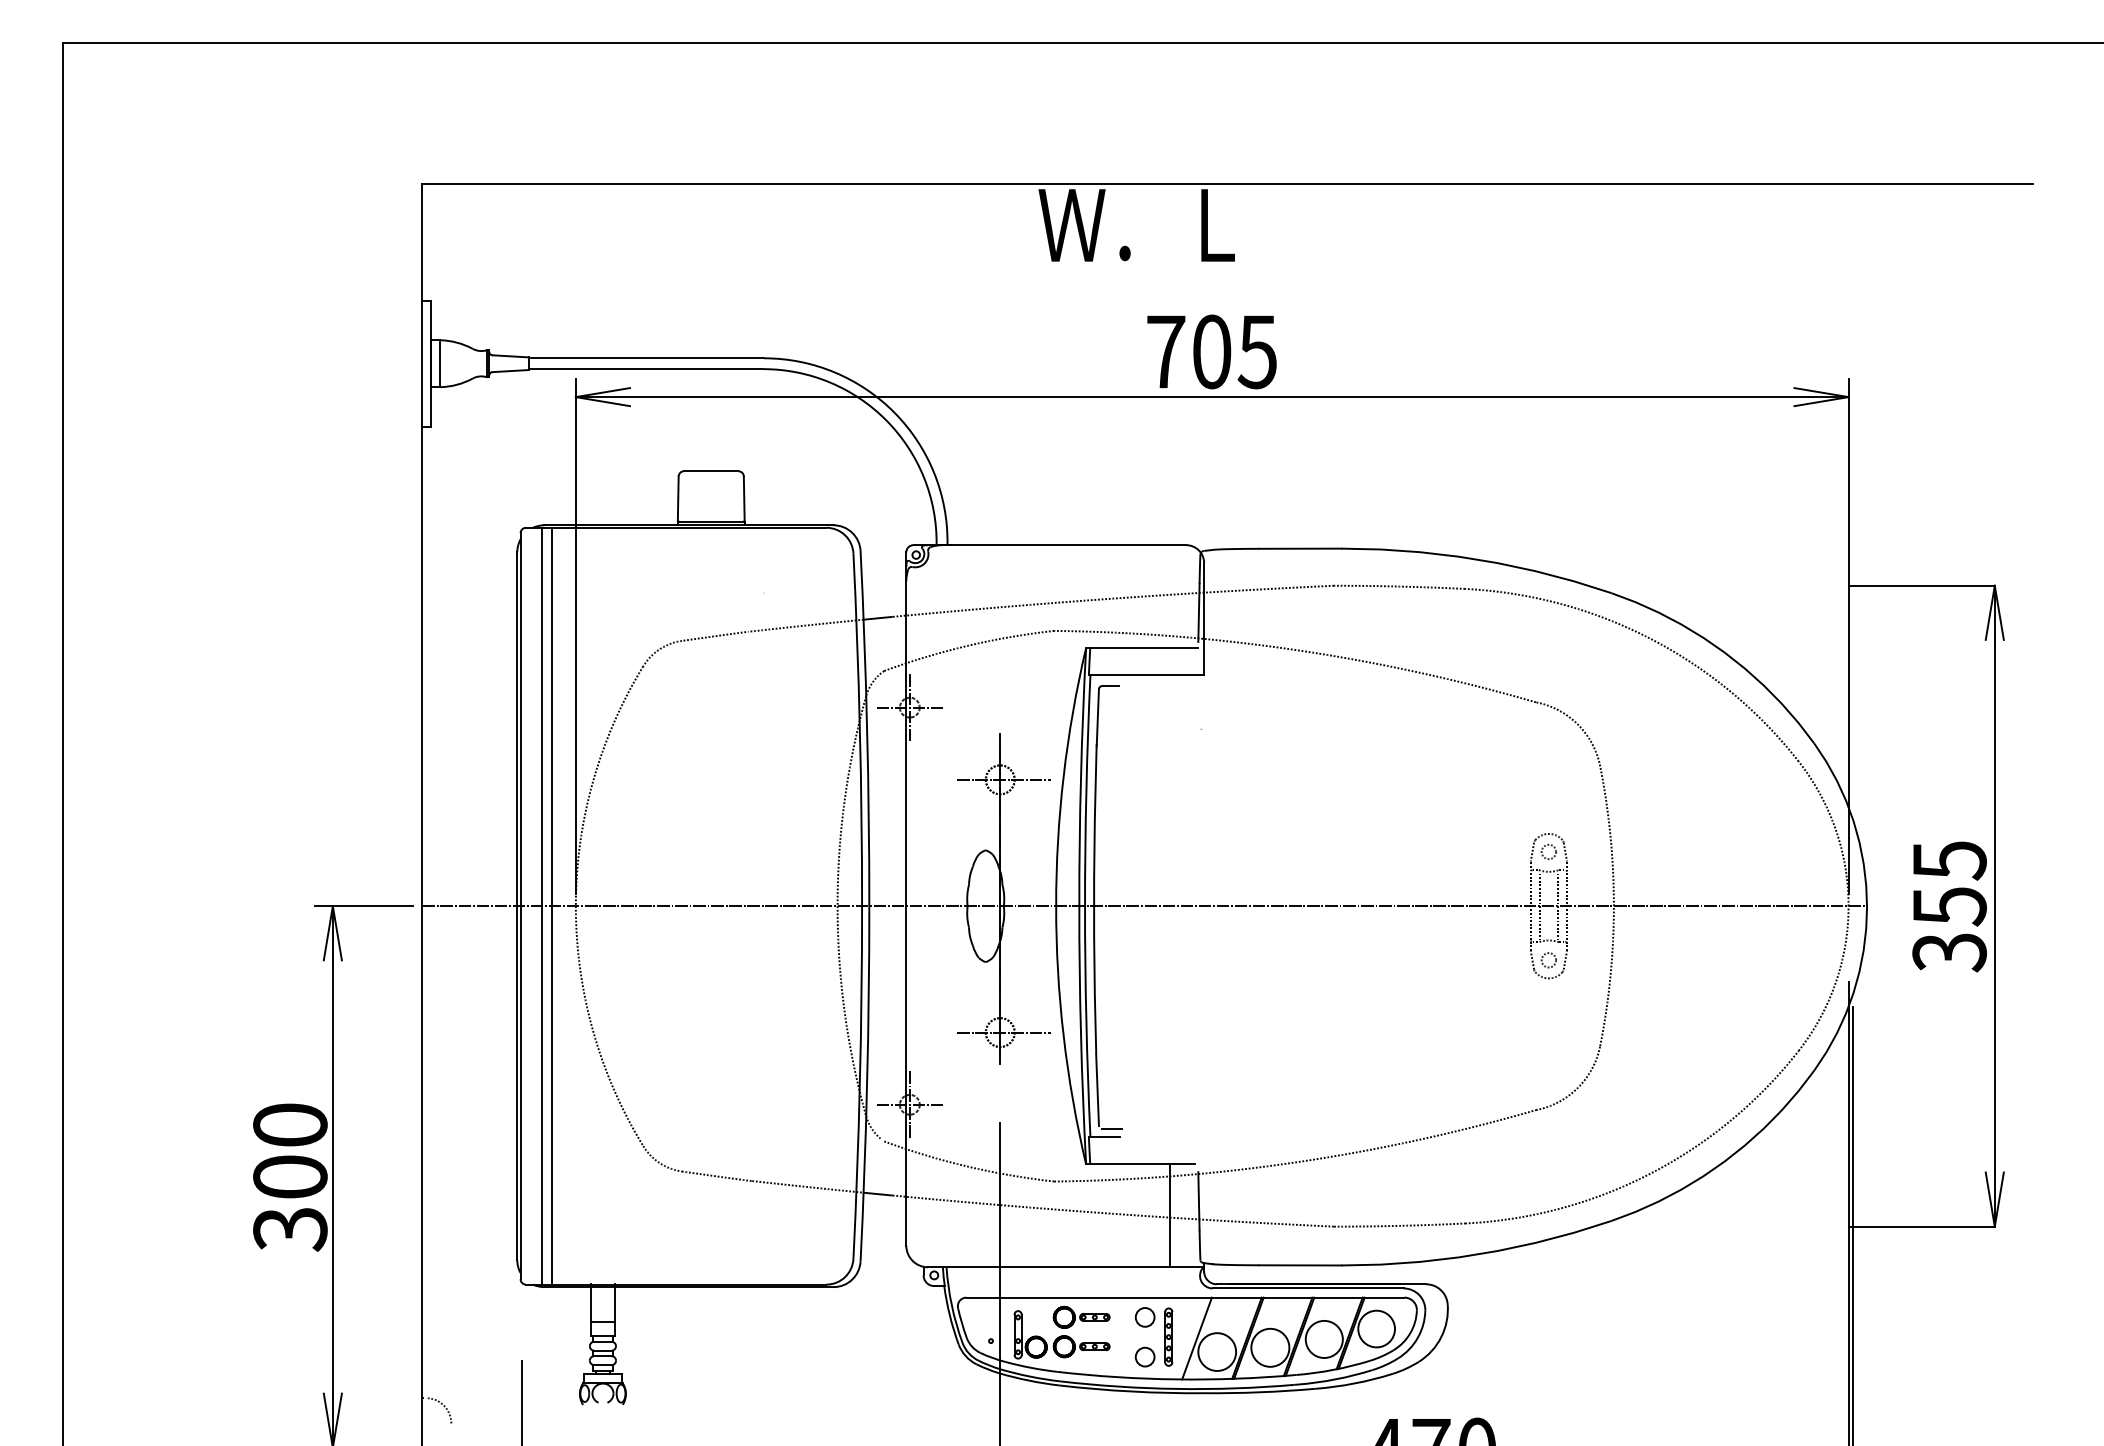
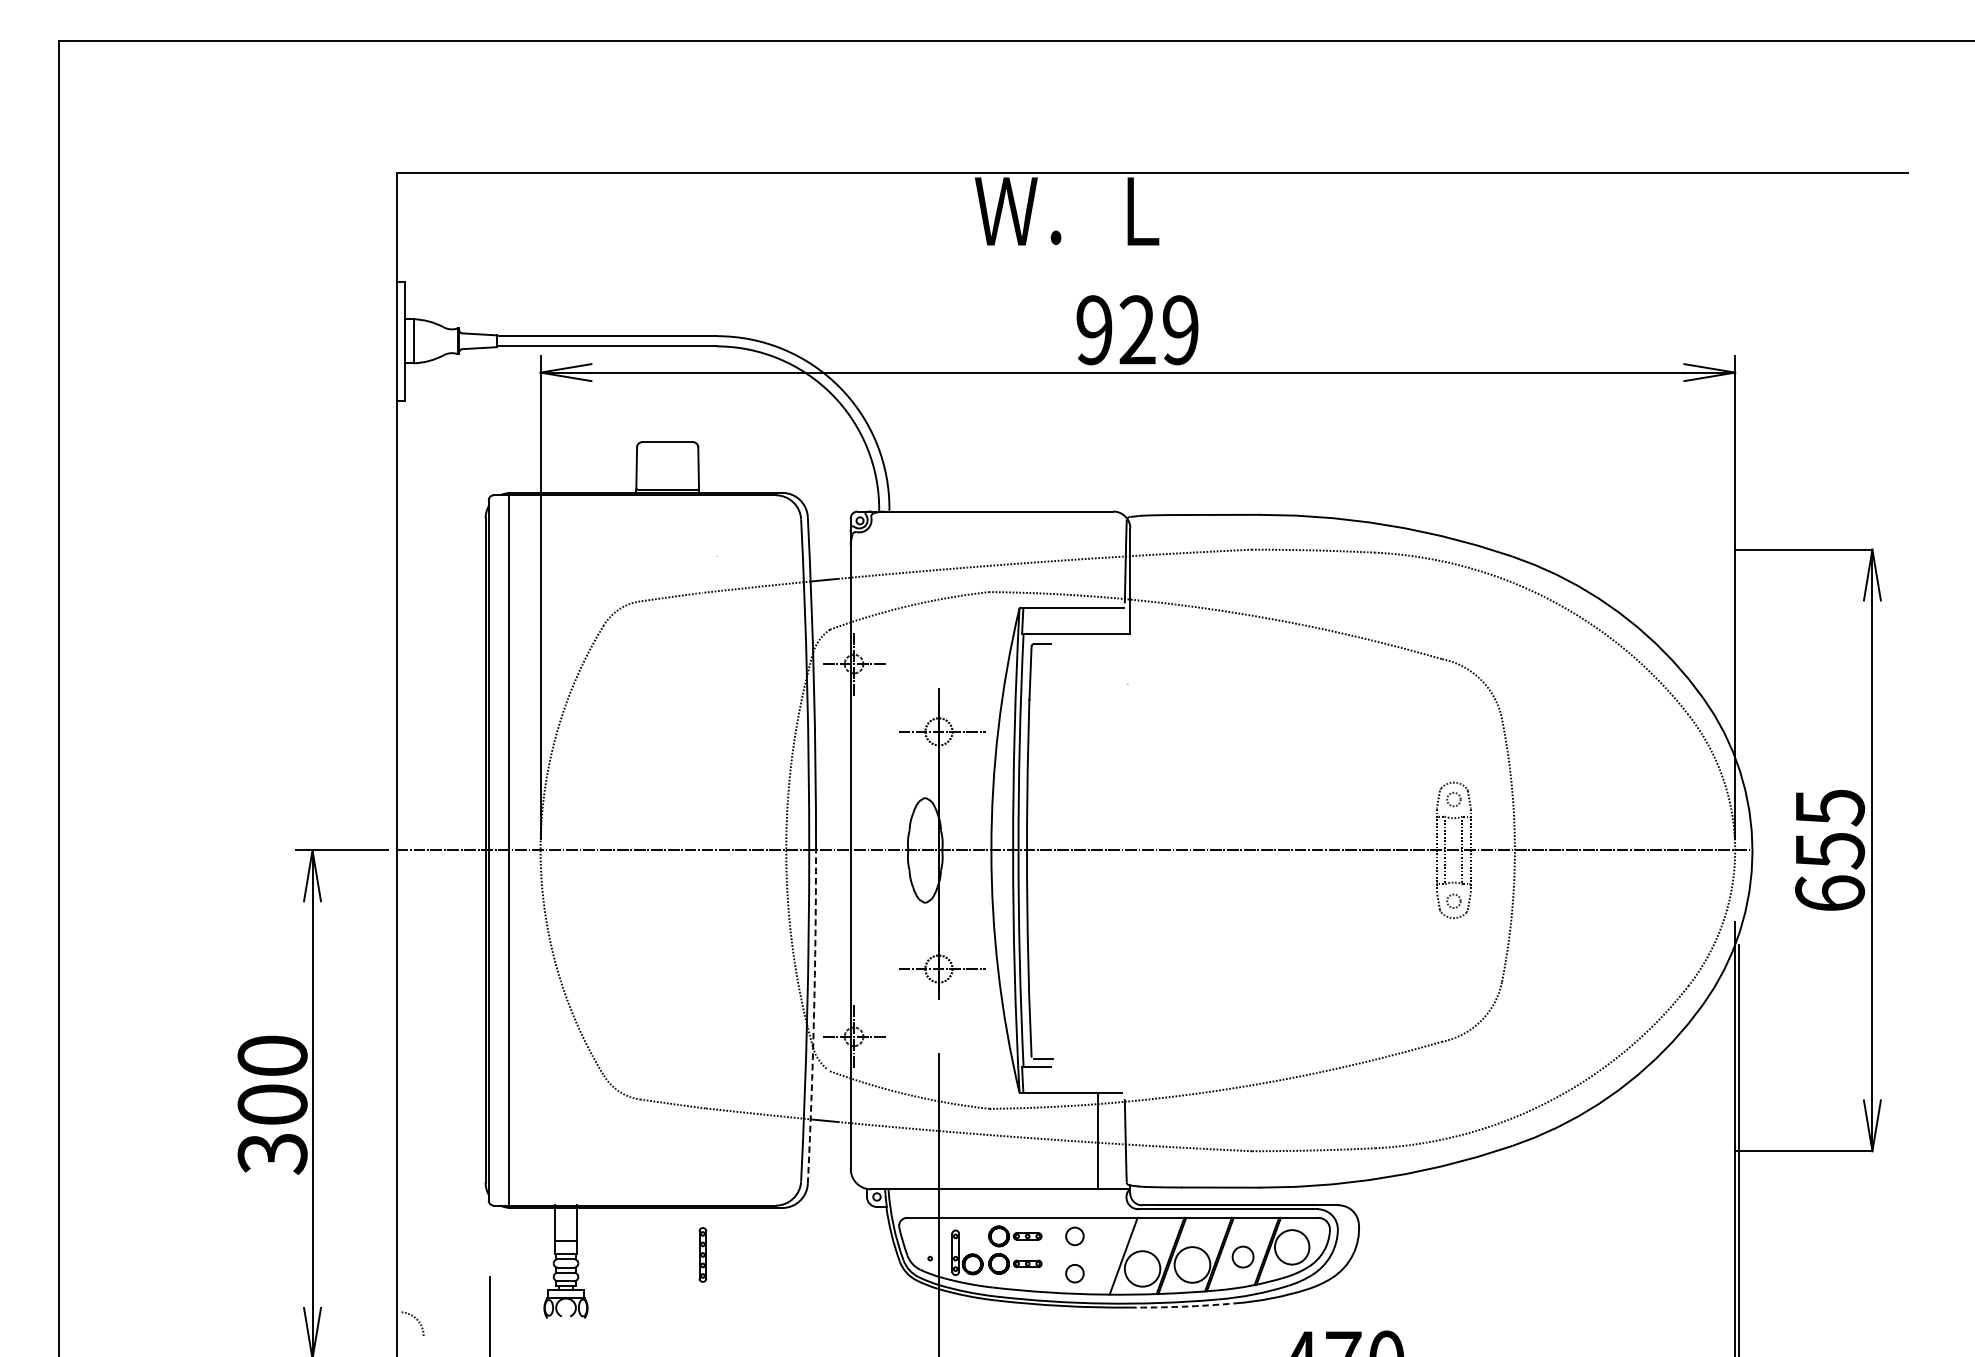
text: (1211, 351) -> (1137, 329), 705 -> 929
line: (551, 907) -> (517, 851), removed
text: (1949, 952) -> (1829, 893), 355 -> 655
arc: (867, 1083) -> (814, 1016), solid -> dashed
part: (1168, 1336) -> (702, 1254), moved
circle: (1323, 1339) -> (1242, 1257), size x0.6
arc: (1259, 1392) -> (1182, 1306), solid -> dashed

